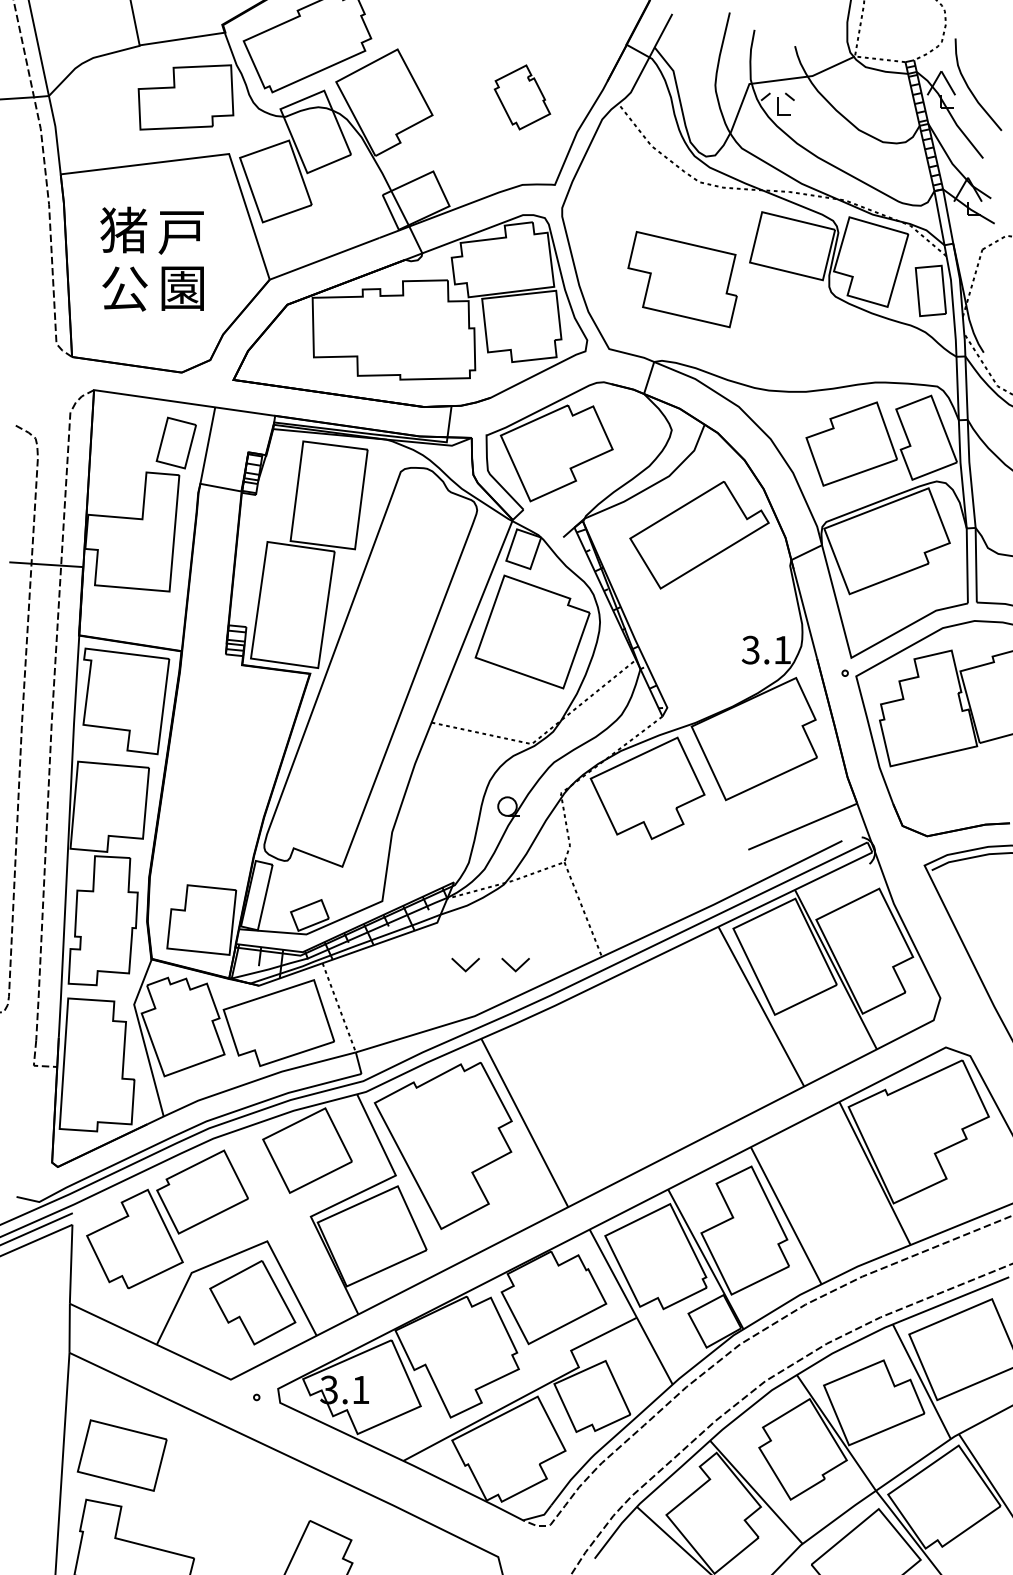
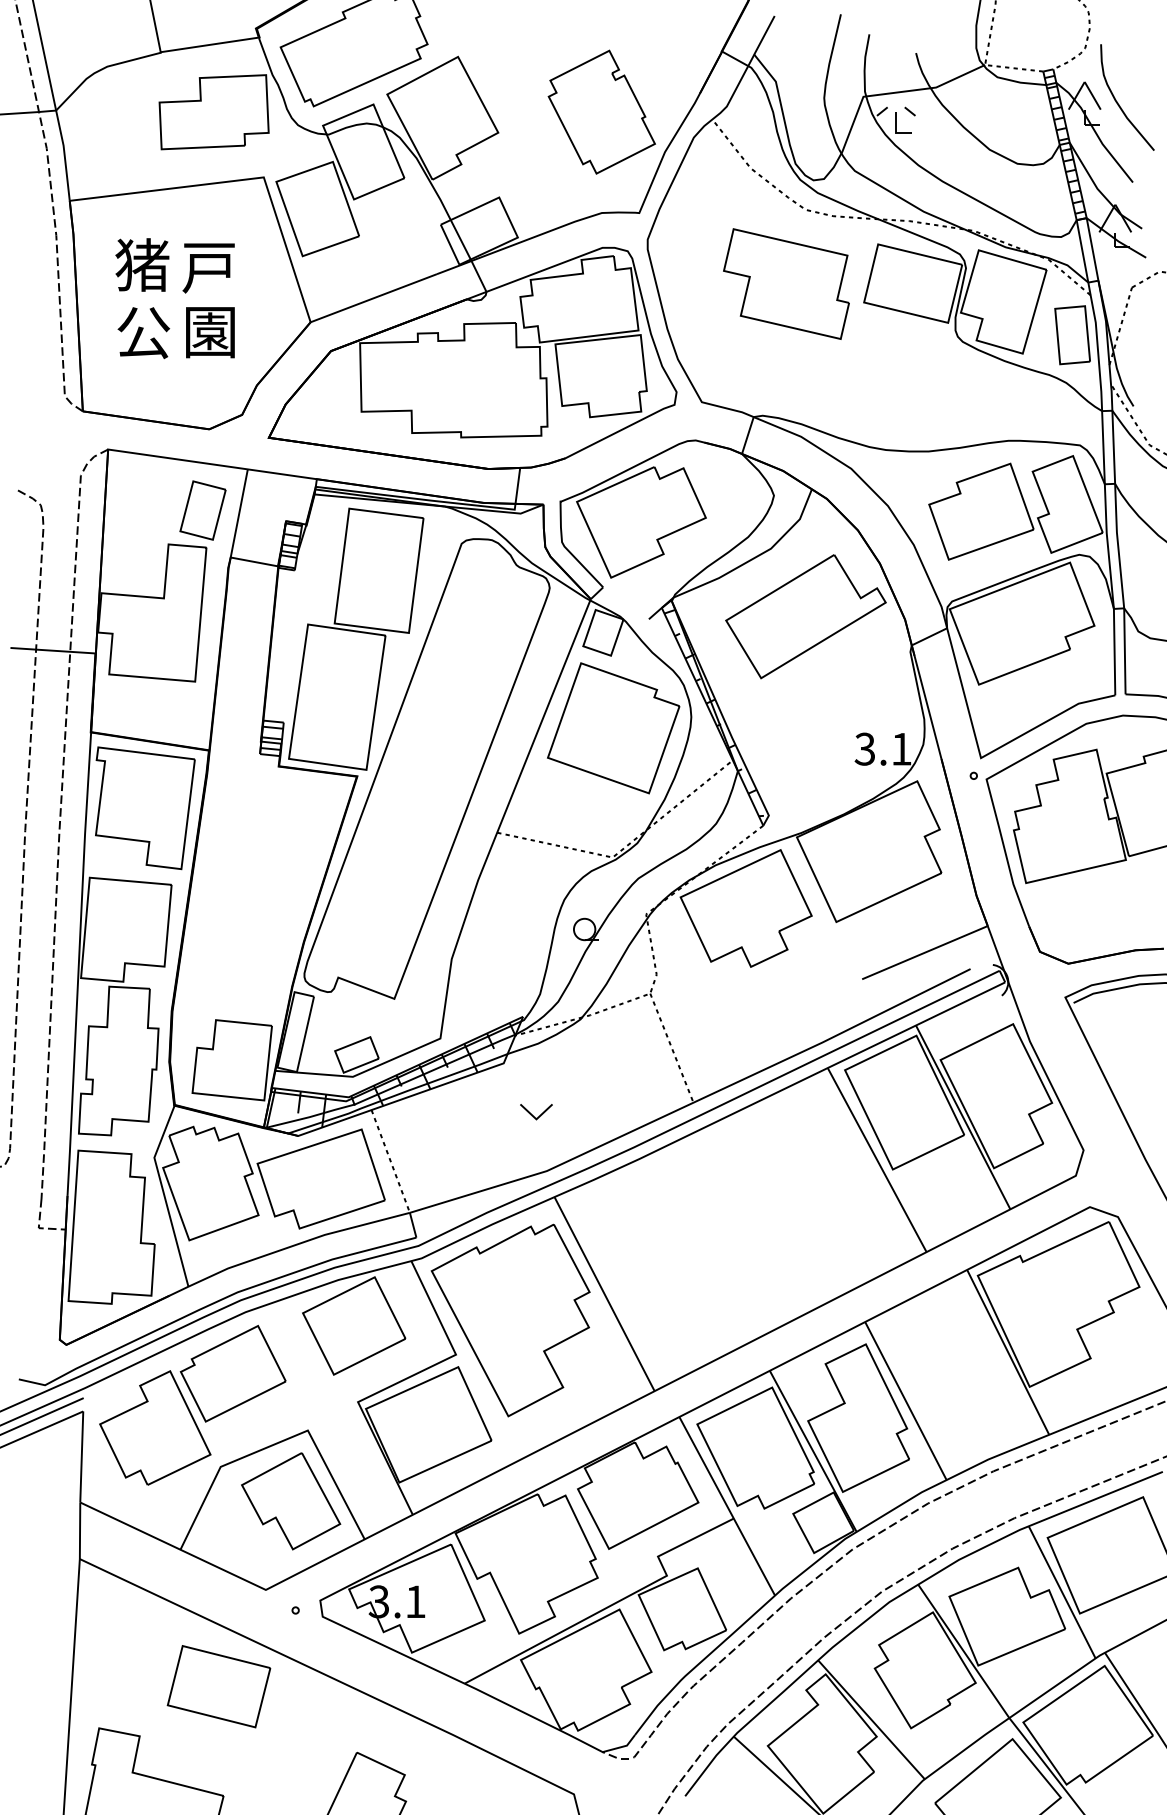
part: (522, 97) -> (601, 112), size x1.67
part: (682, 279) -> (786, 283), moved
part: (515, 964) -> (593, 1111), removed
part: (121, 1455) -> (218, 1686), moved

